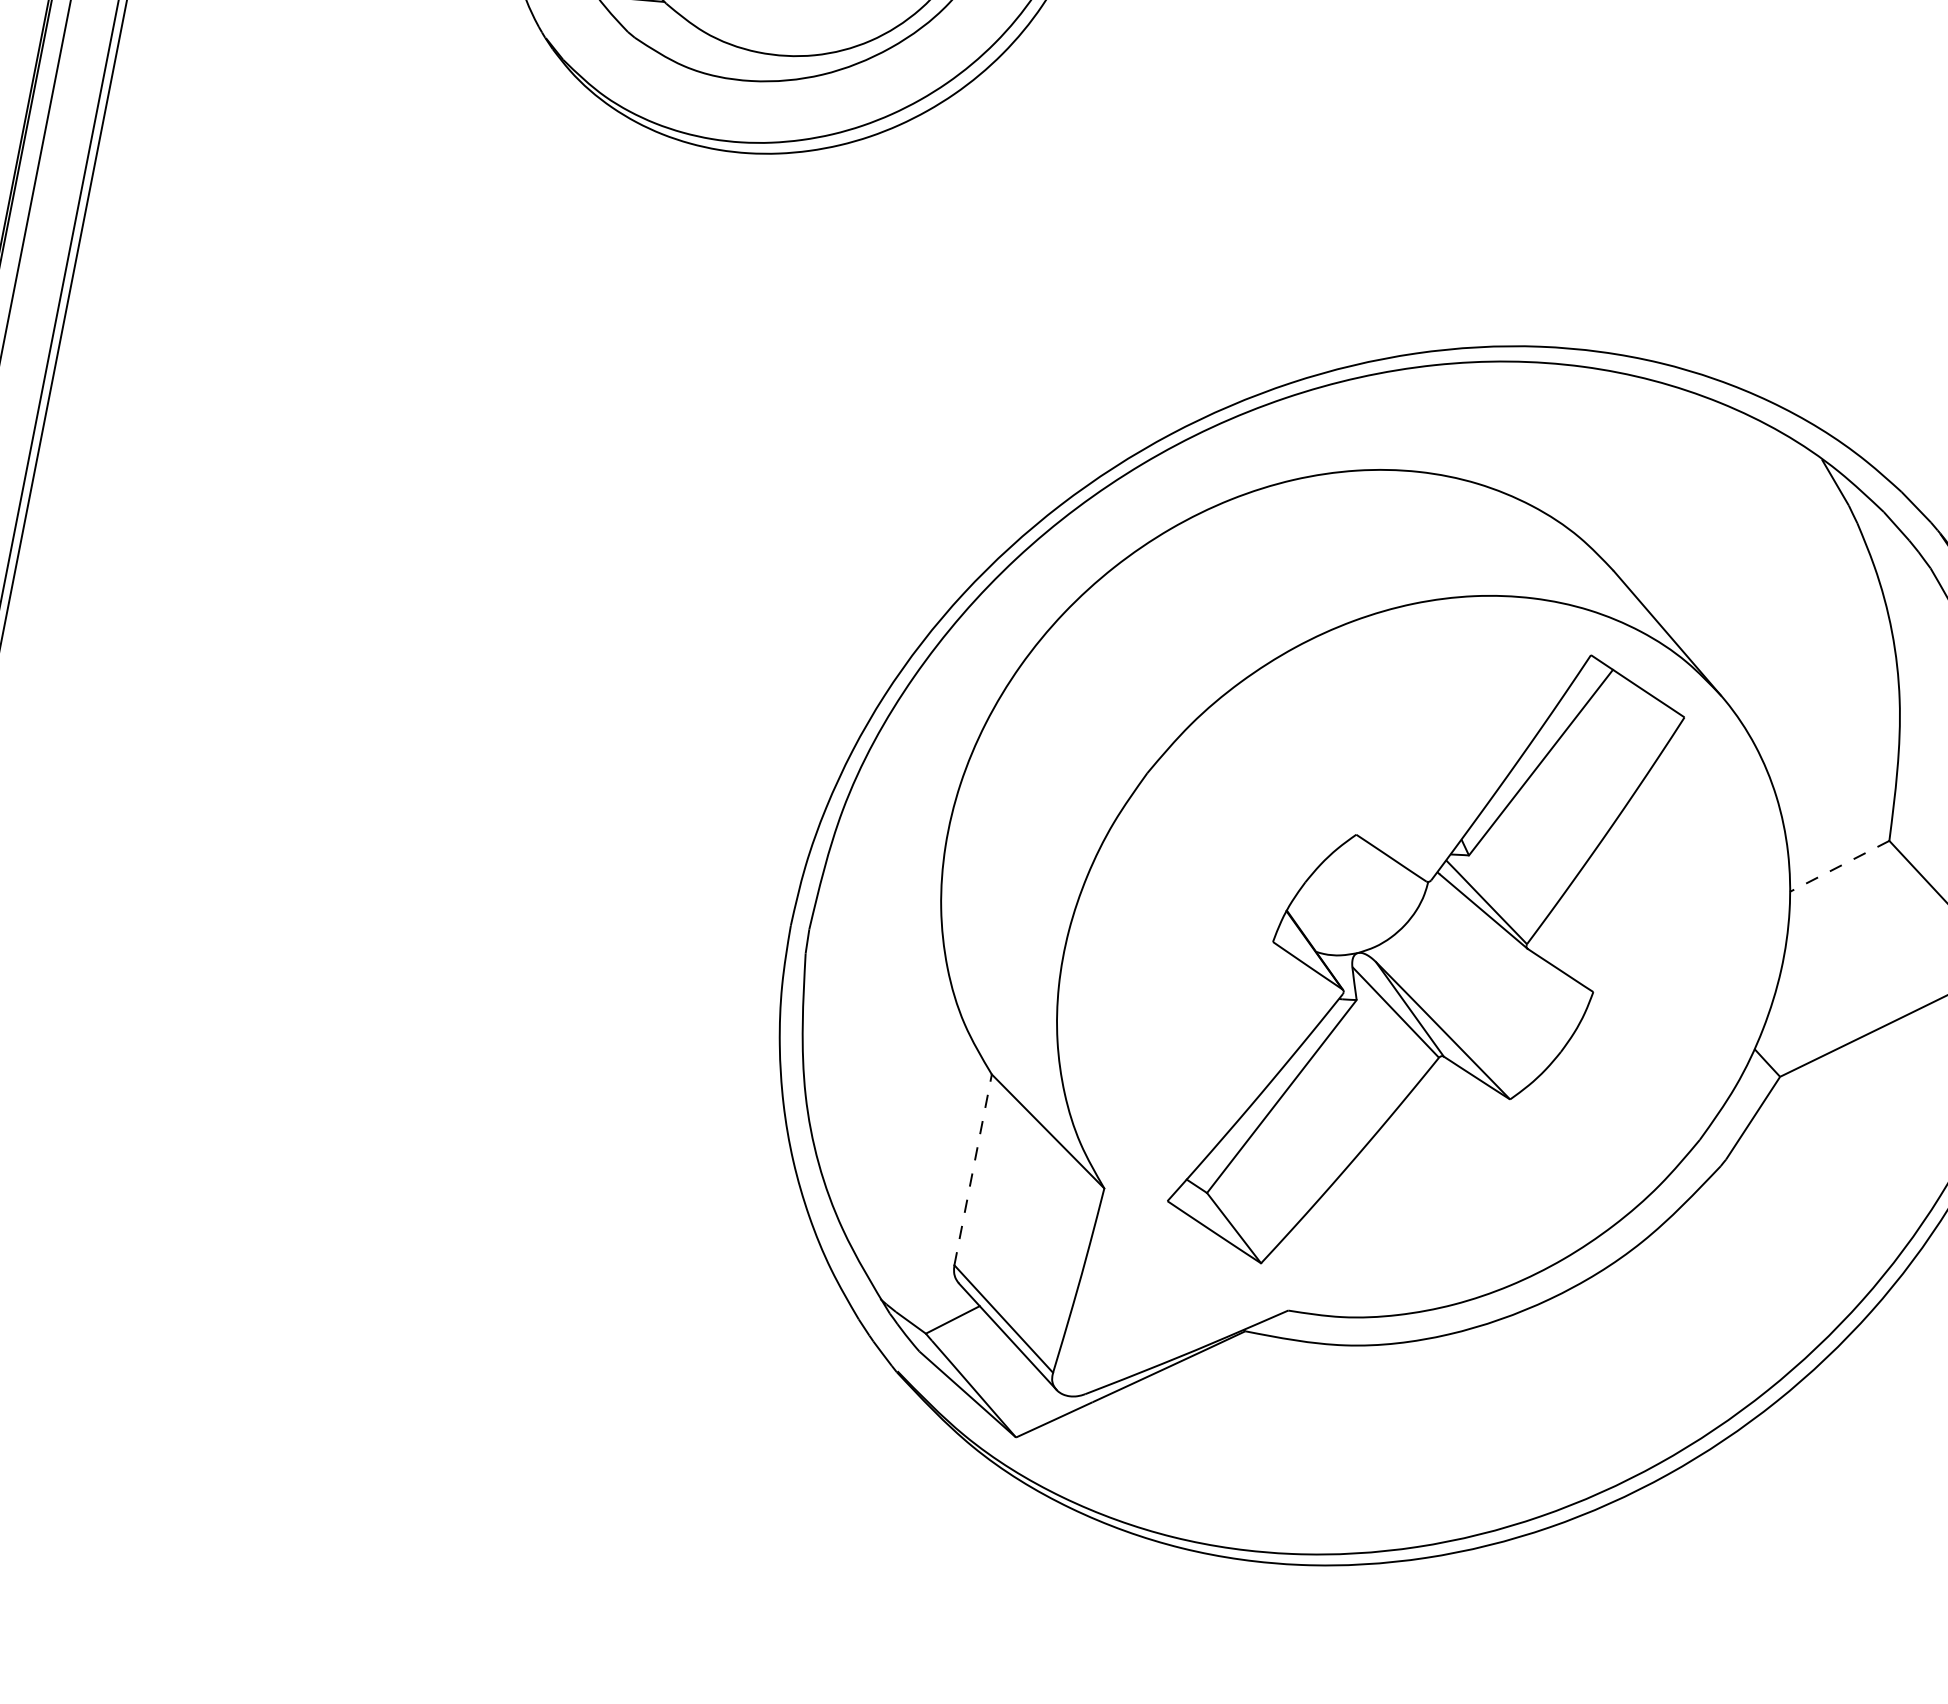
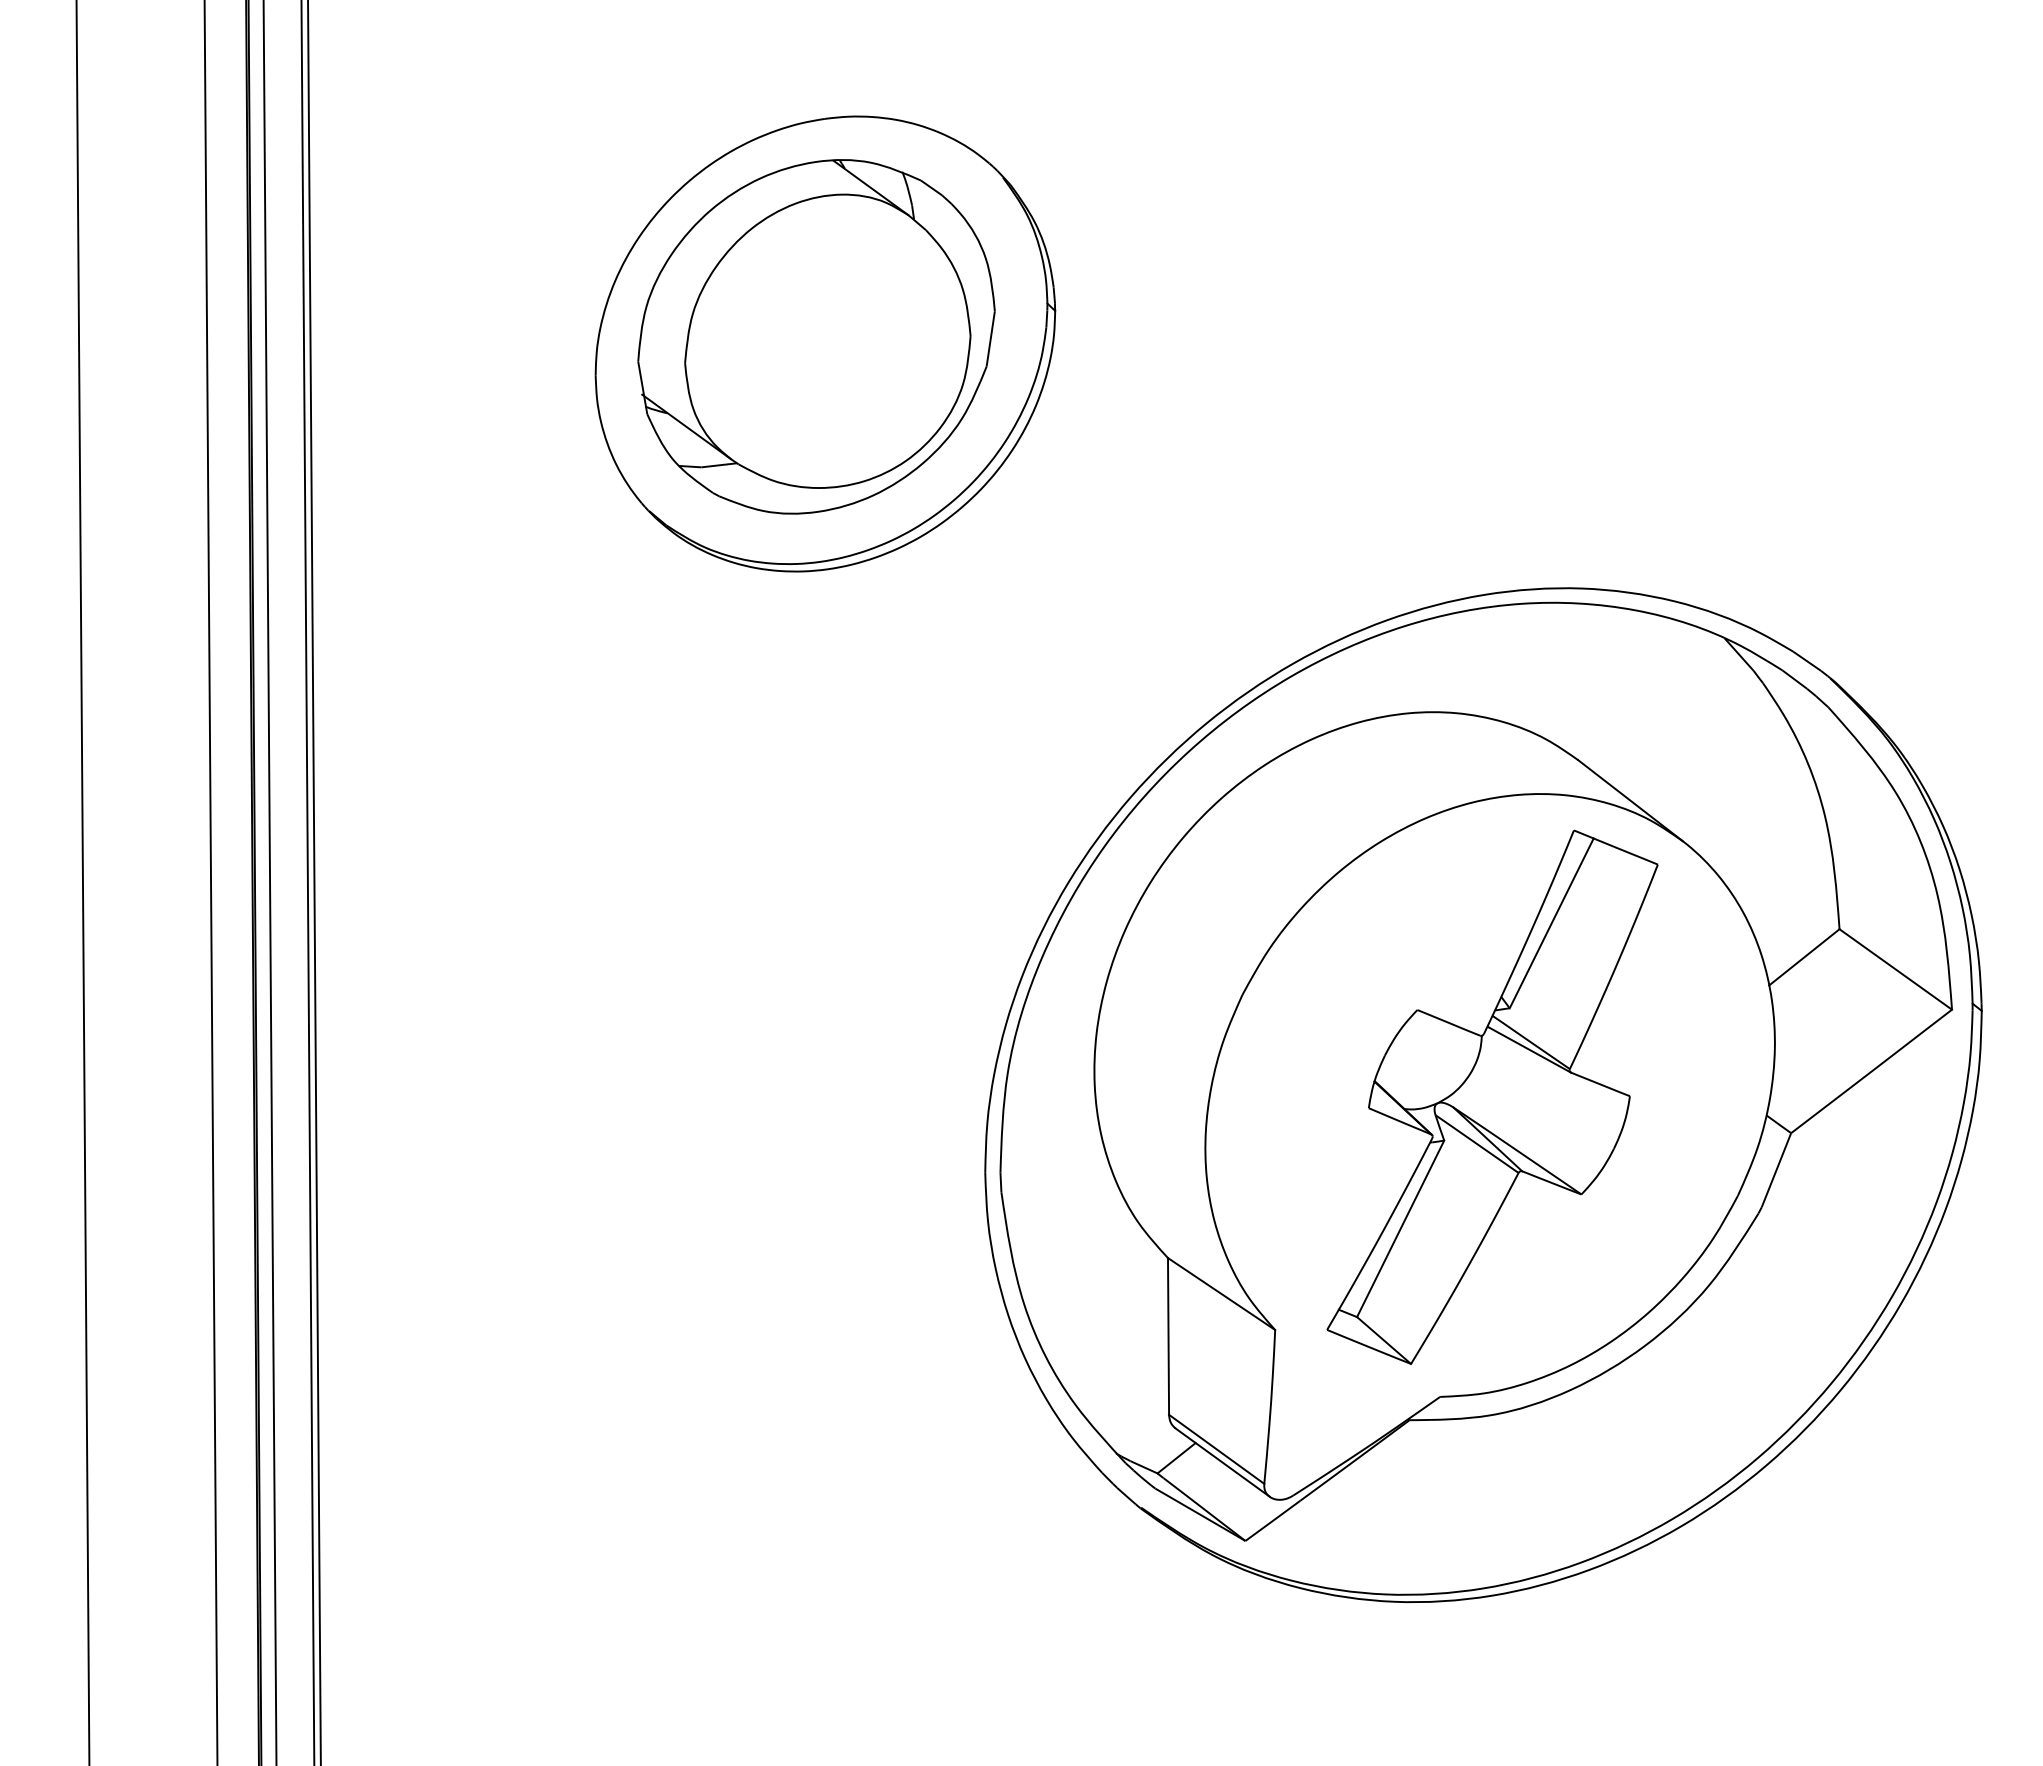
line: (1838, 866) -> (1803, 957), dashed -> solid
line: (973, 1168) -> (1168, 1335), dashed -> solid

